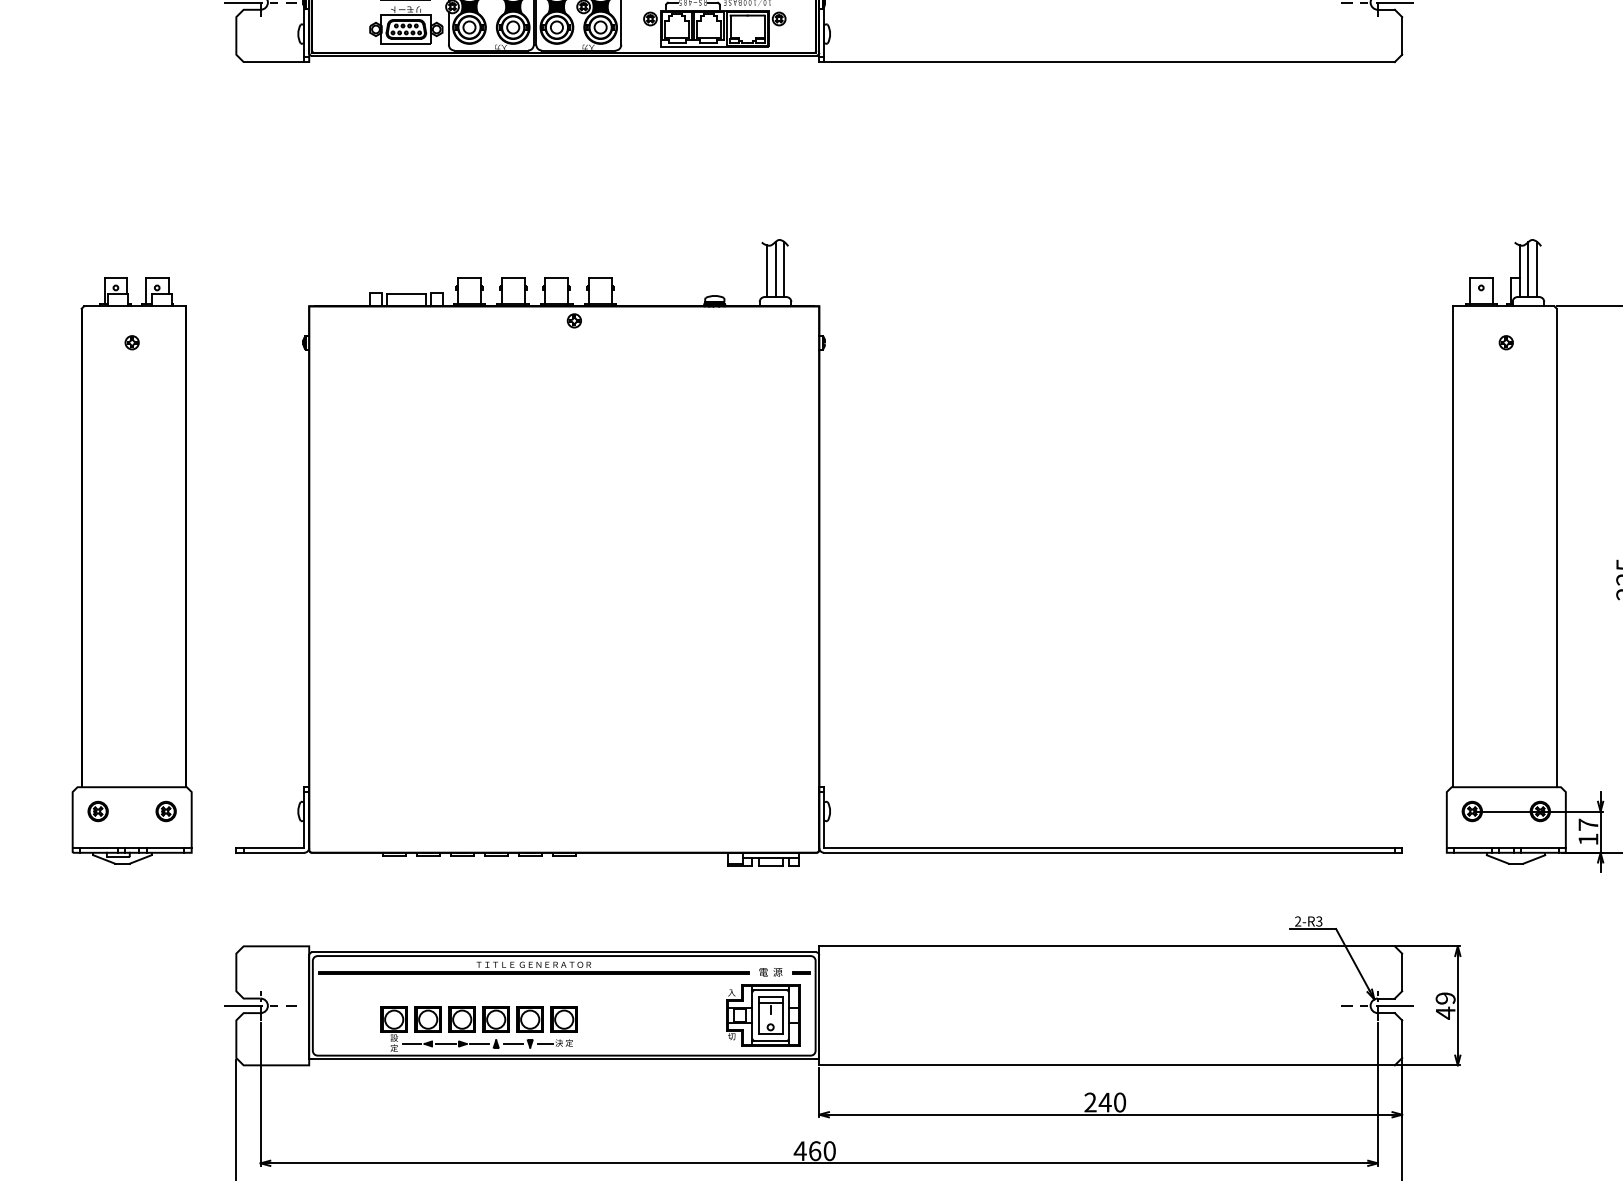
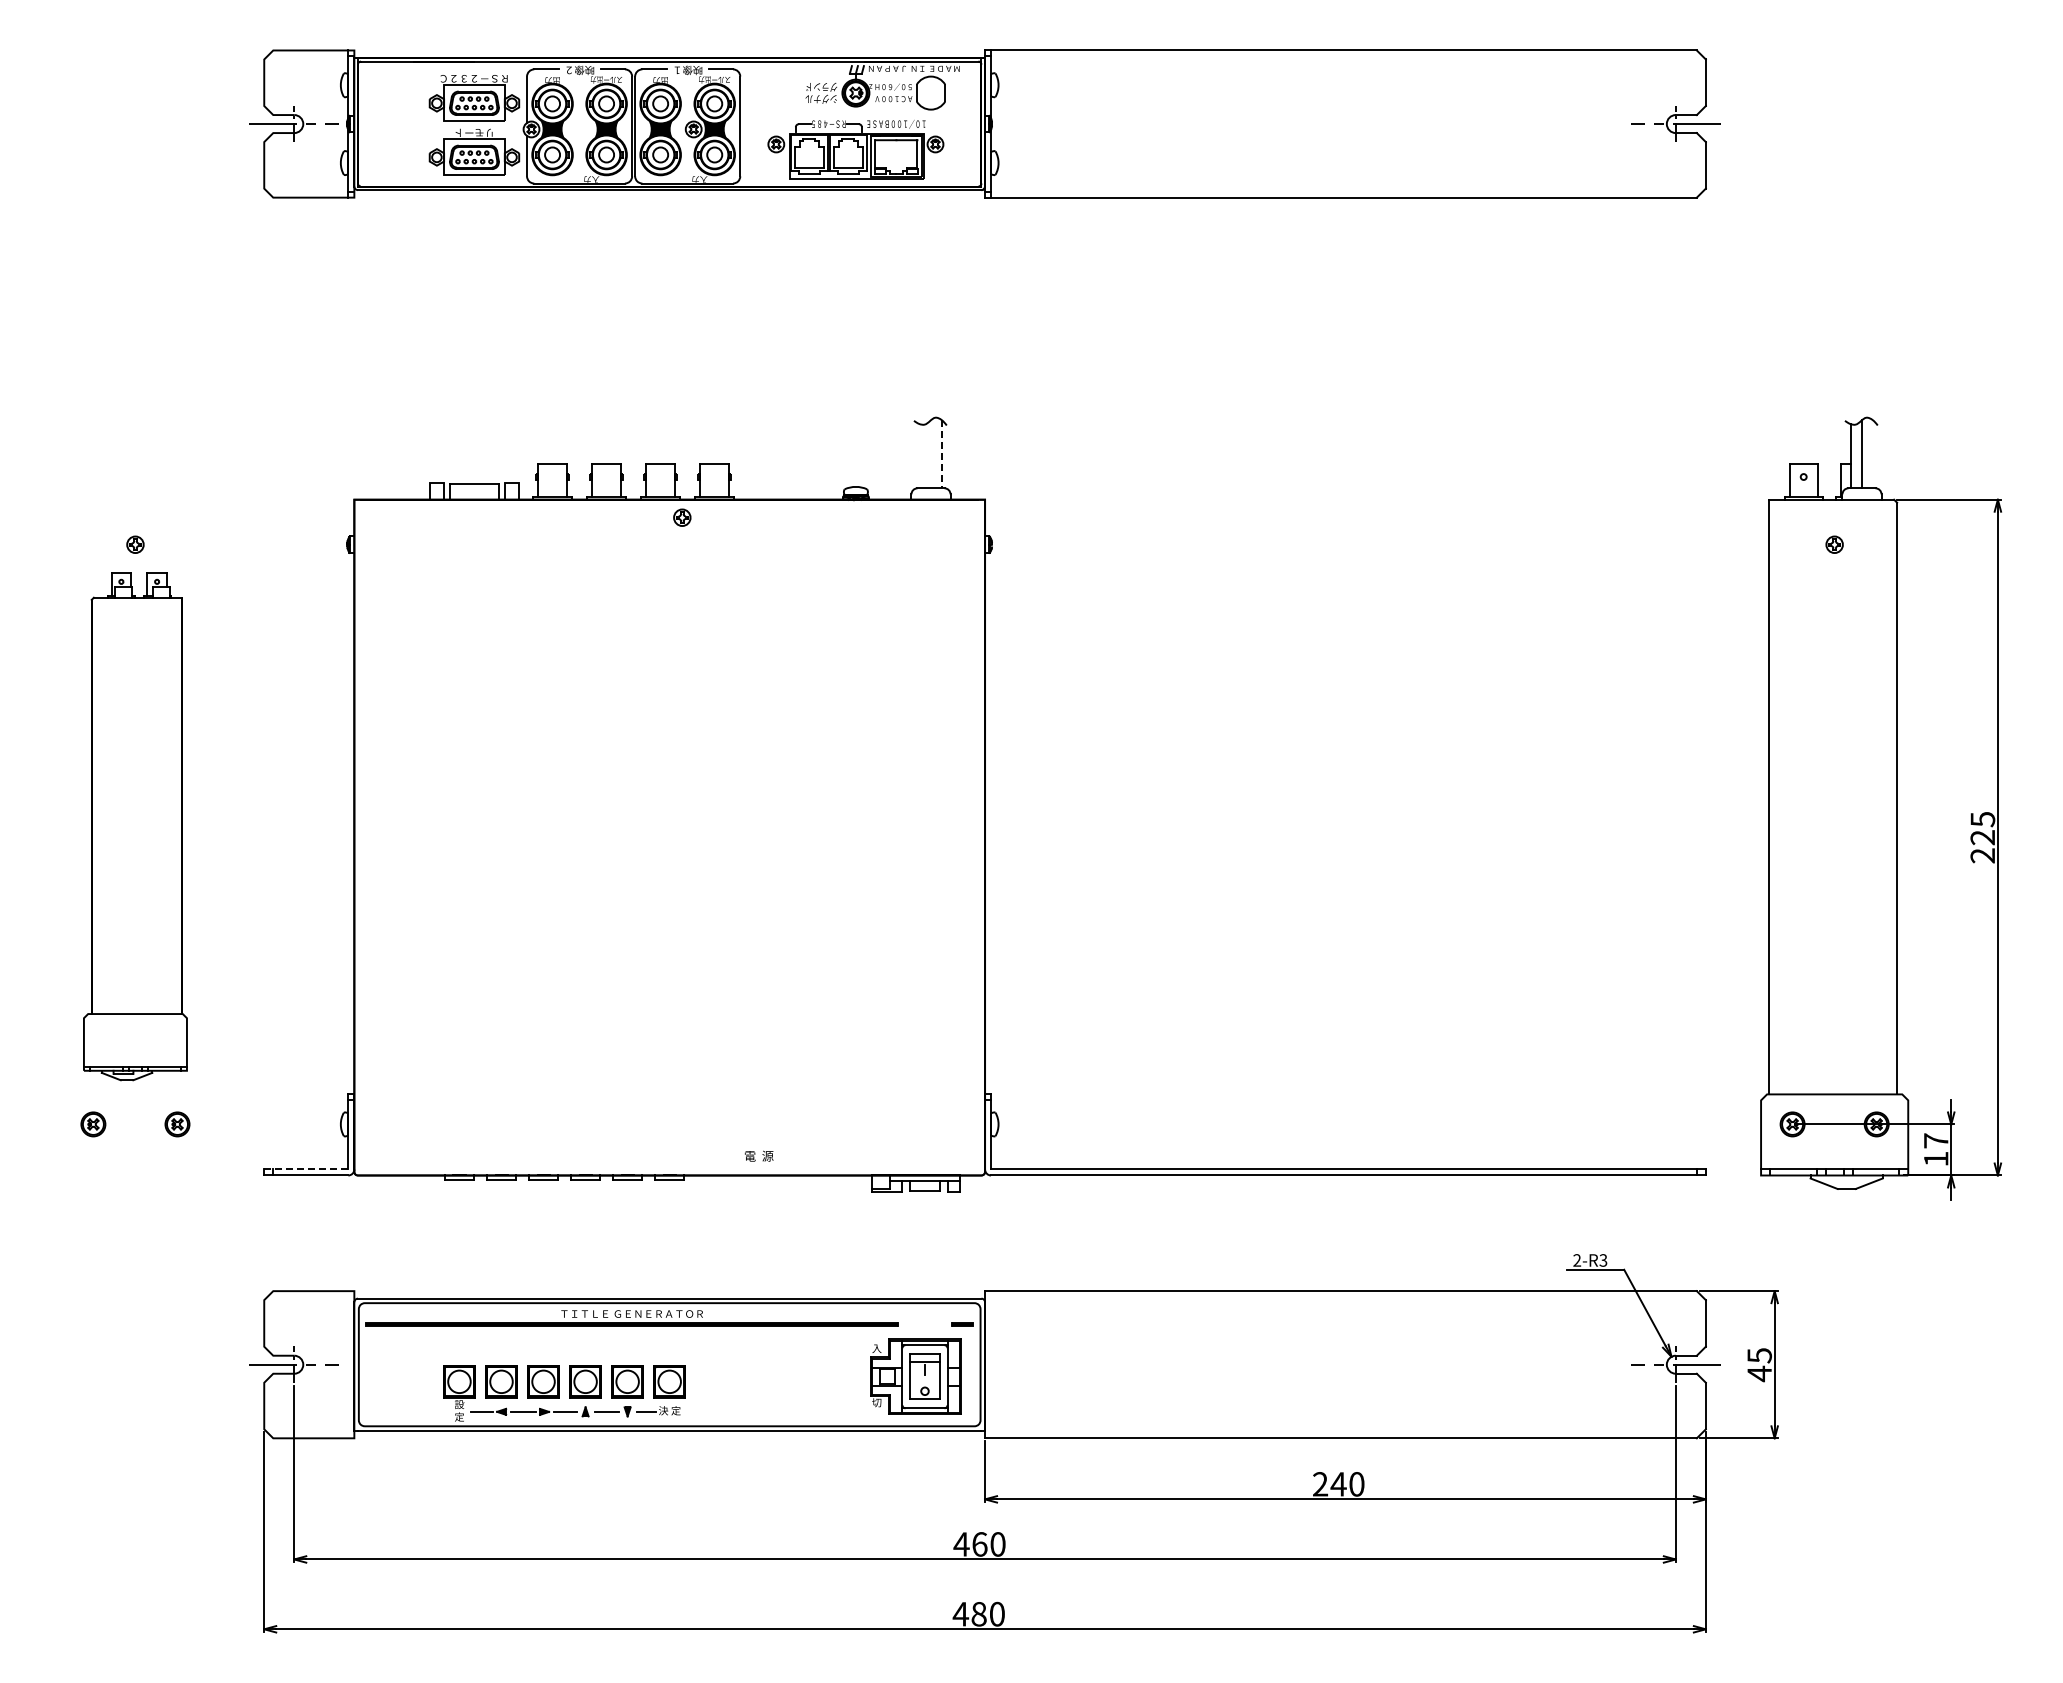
line: (1536, 268) -> (1872, 453), removed
line: (775, 269) -> (930, 454), removed
line: (784, 269) -> (941, 454), solid -> dashed
line: (767, 271) -> (920, 456), removed
part: (132, 570) -> (135, 826), size x0.7
line: (269, 847) -> (305, 1169), solid -> dashed
text: (771, 971) -> (759, 1155), moved
text: (1445, 998) -> (1759, 1355), 49 -> 45

